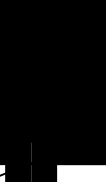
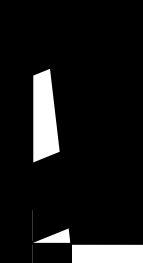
fill: (40, 81) -> (46, 115), removed
fill: (43, 158) -> (51, 234), removed

